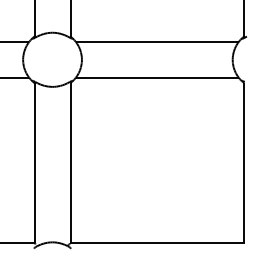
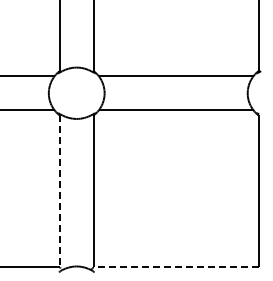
line: (34, 163) -> (59, 191), solid -> dashed
line: (157, 243) -> (176, 267), solid -> dashed

